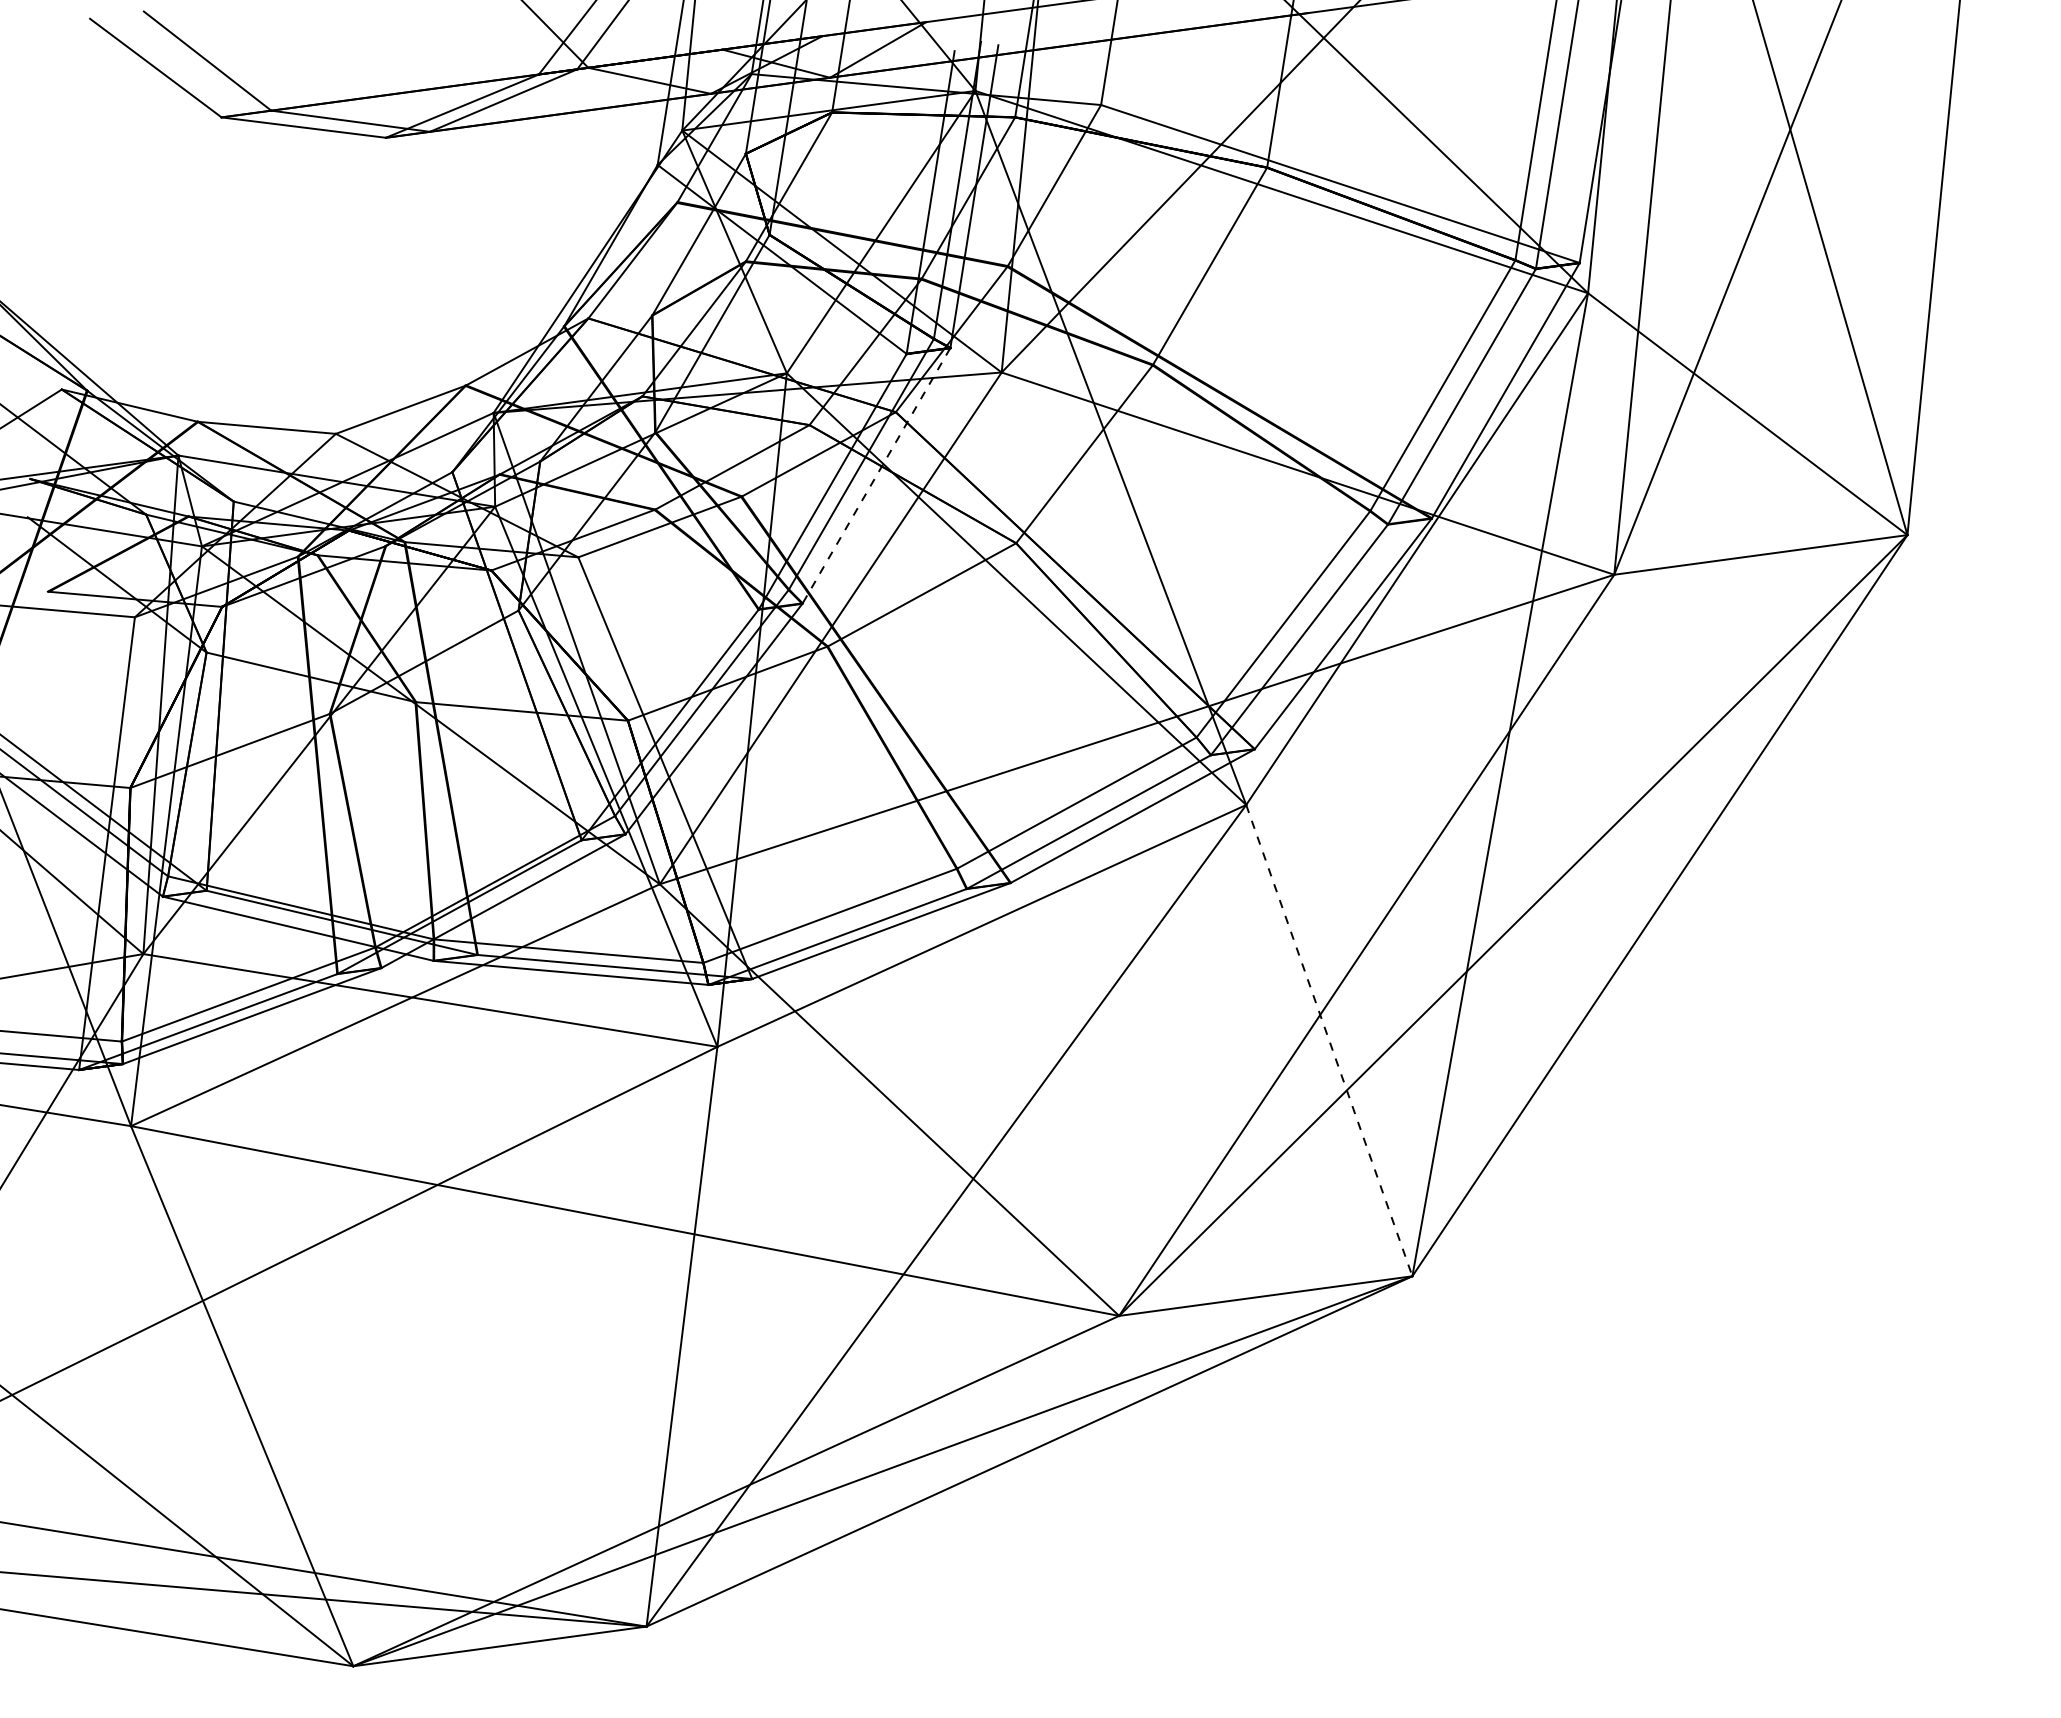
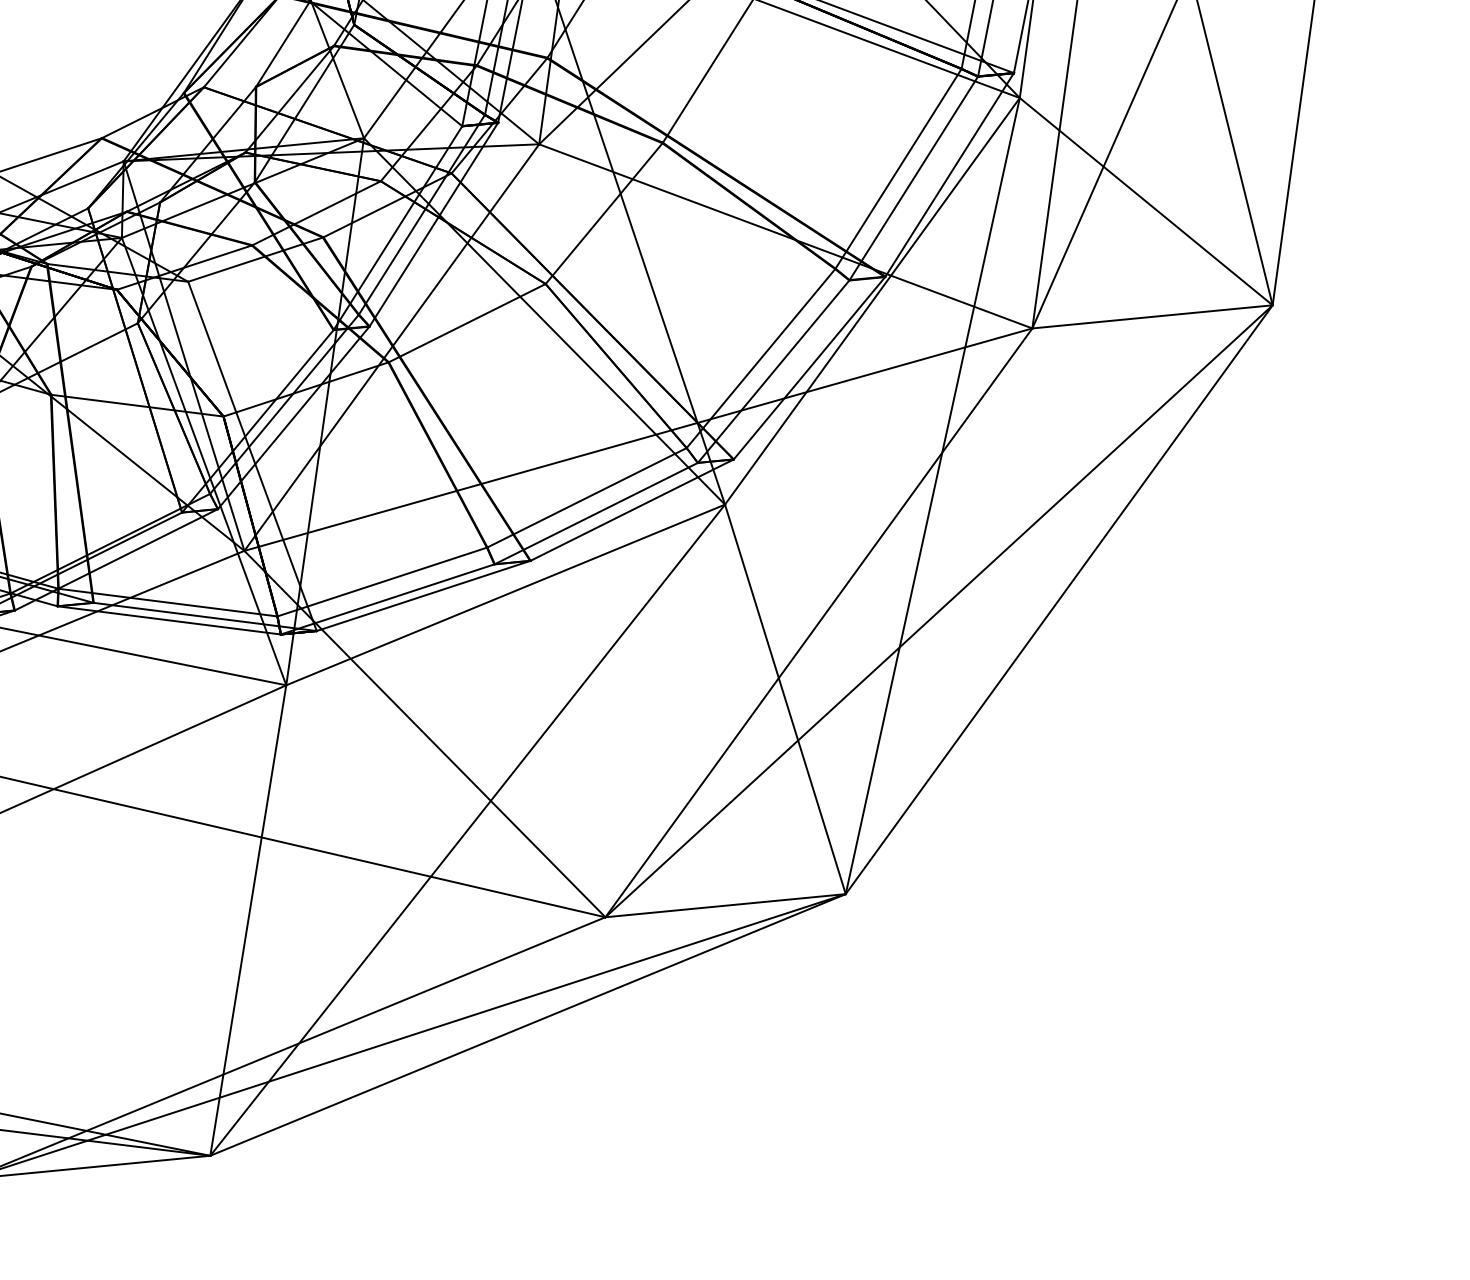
line: (876, 476) -> (433, 225), dashed -> solid
line: (1329, 1040) -> (785, 699), dashed -> solid

